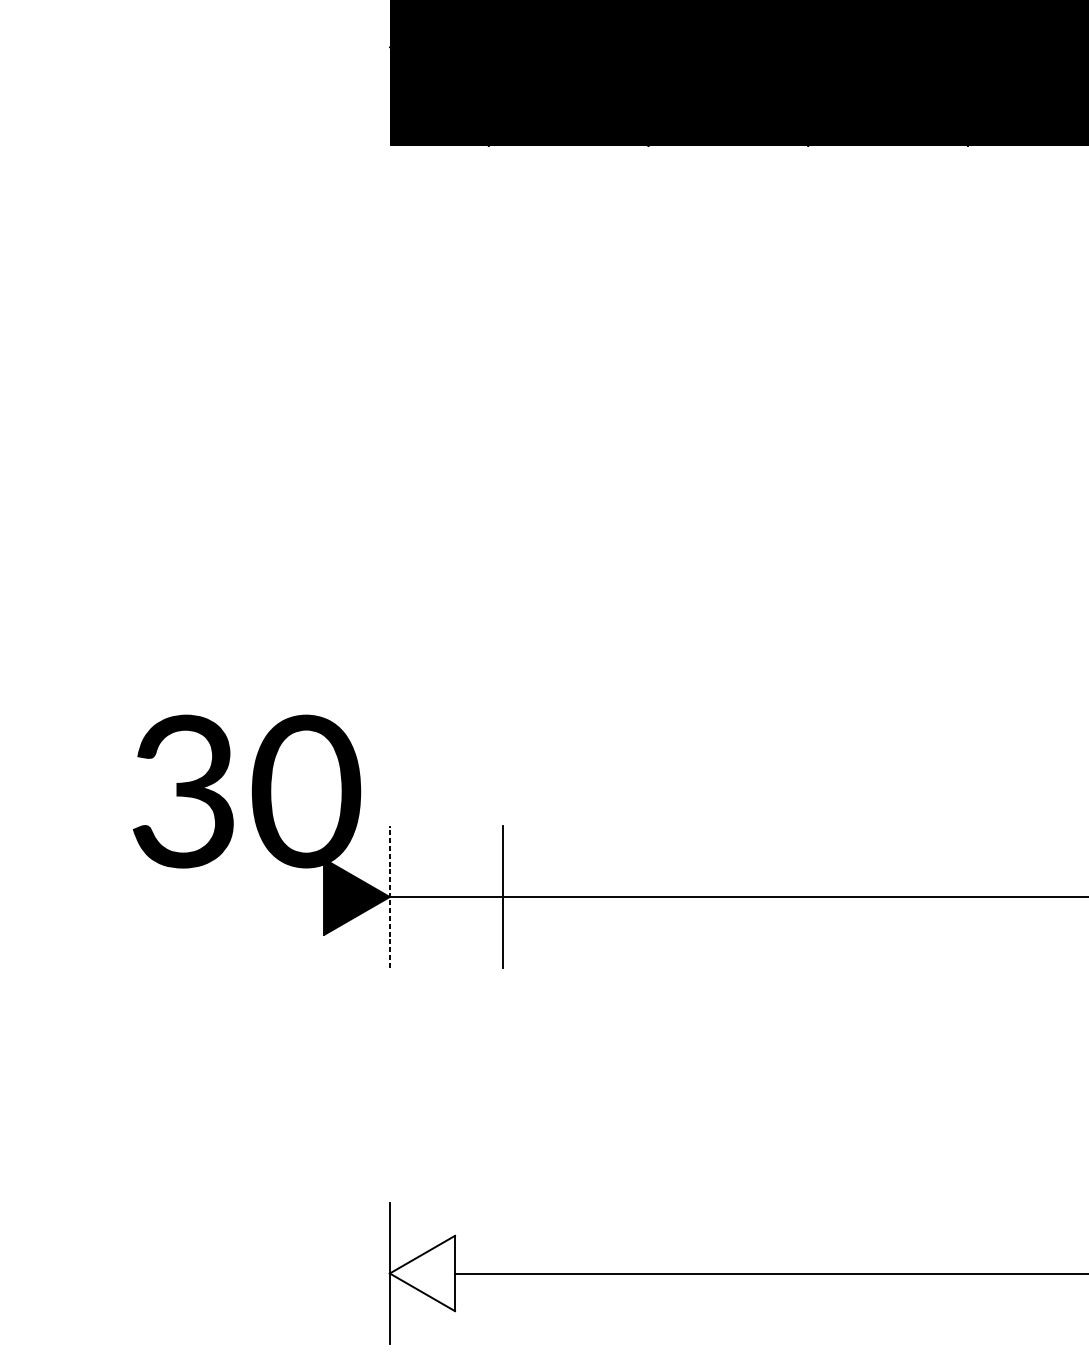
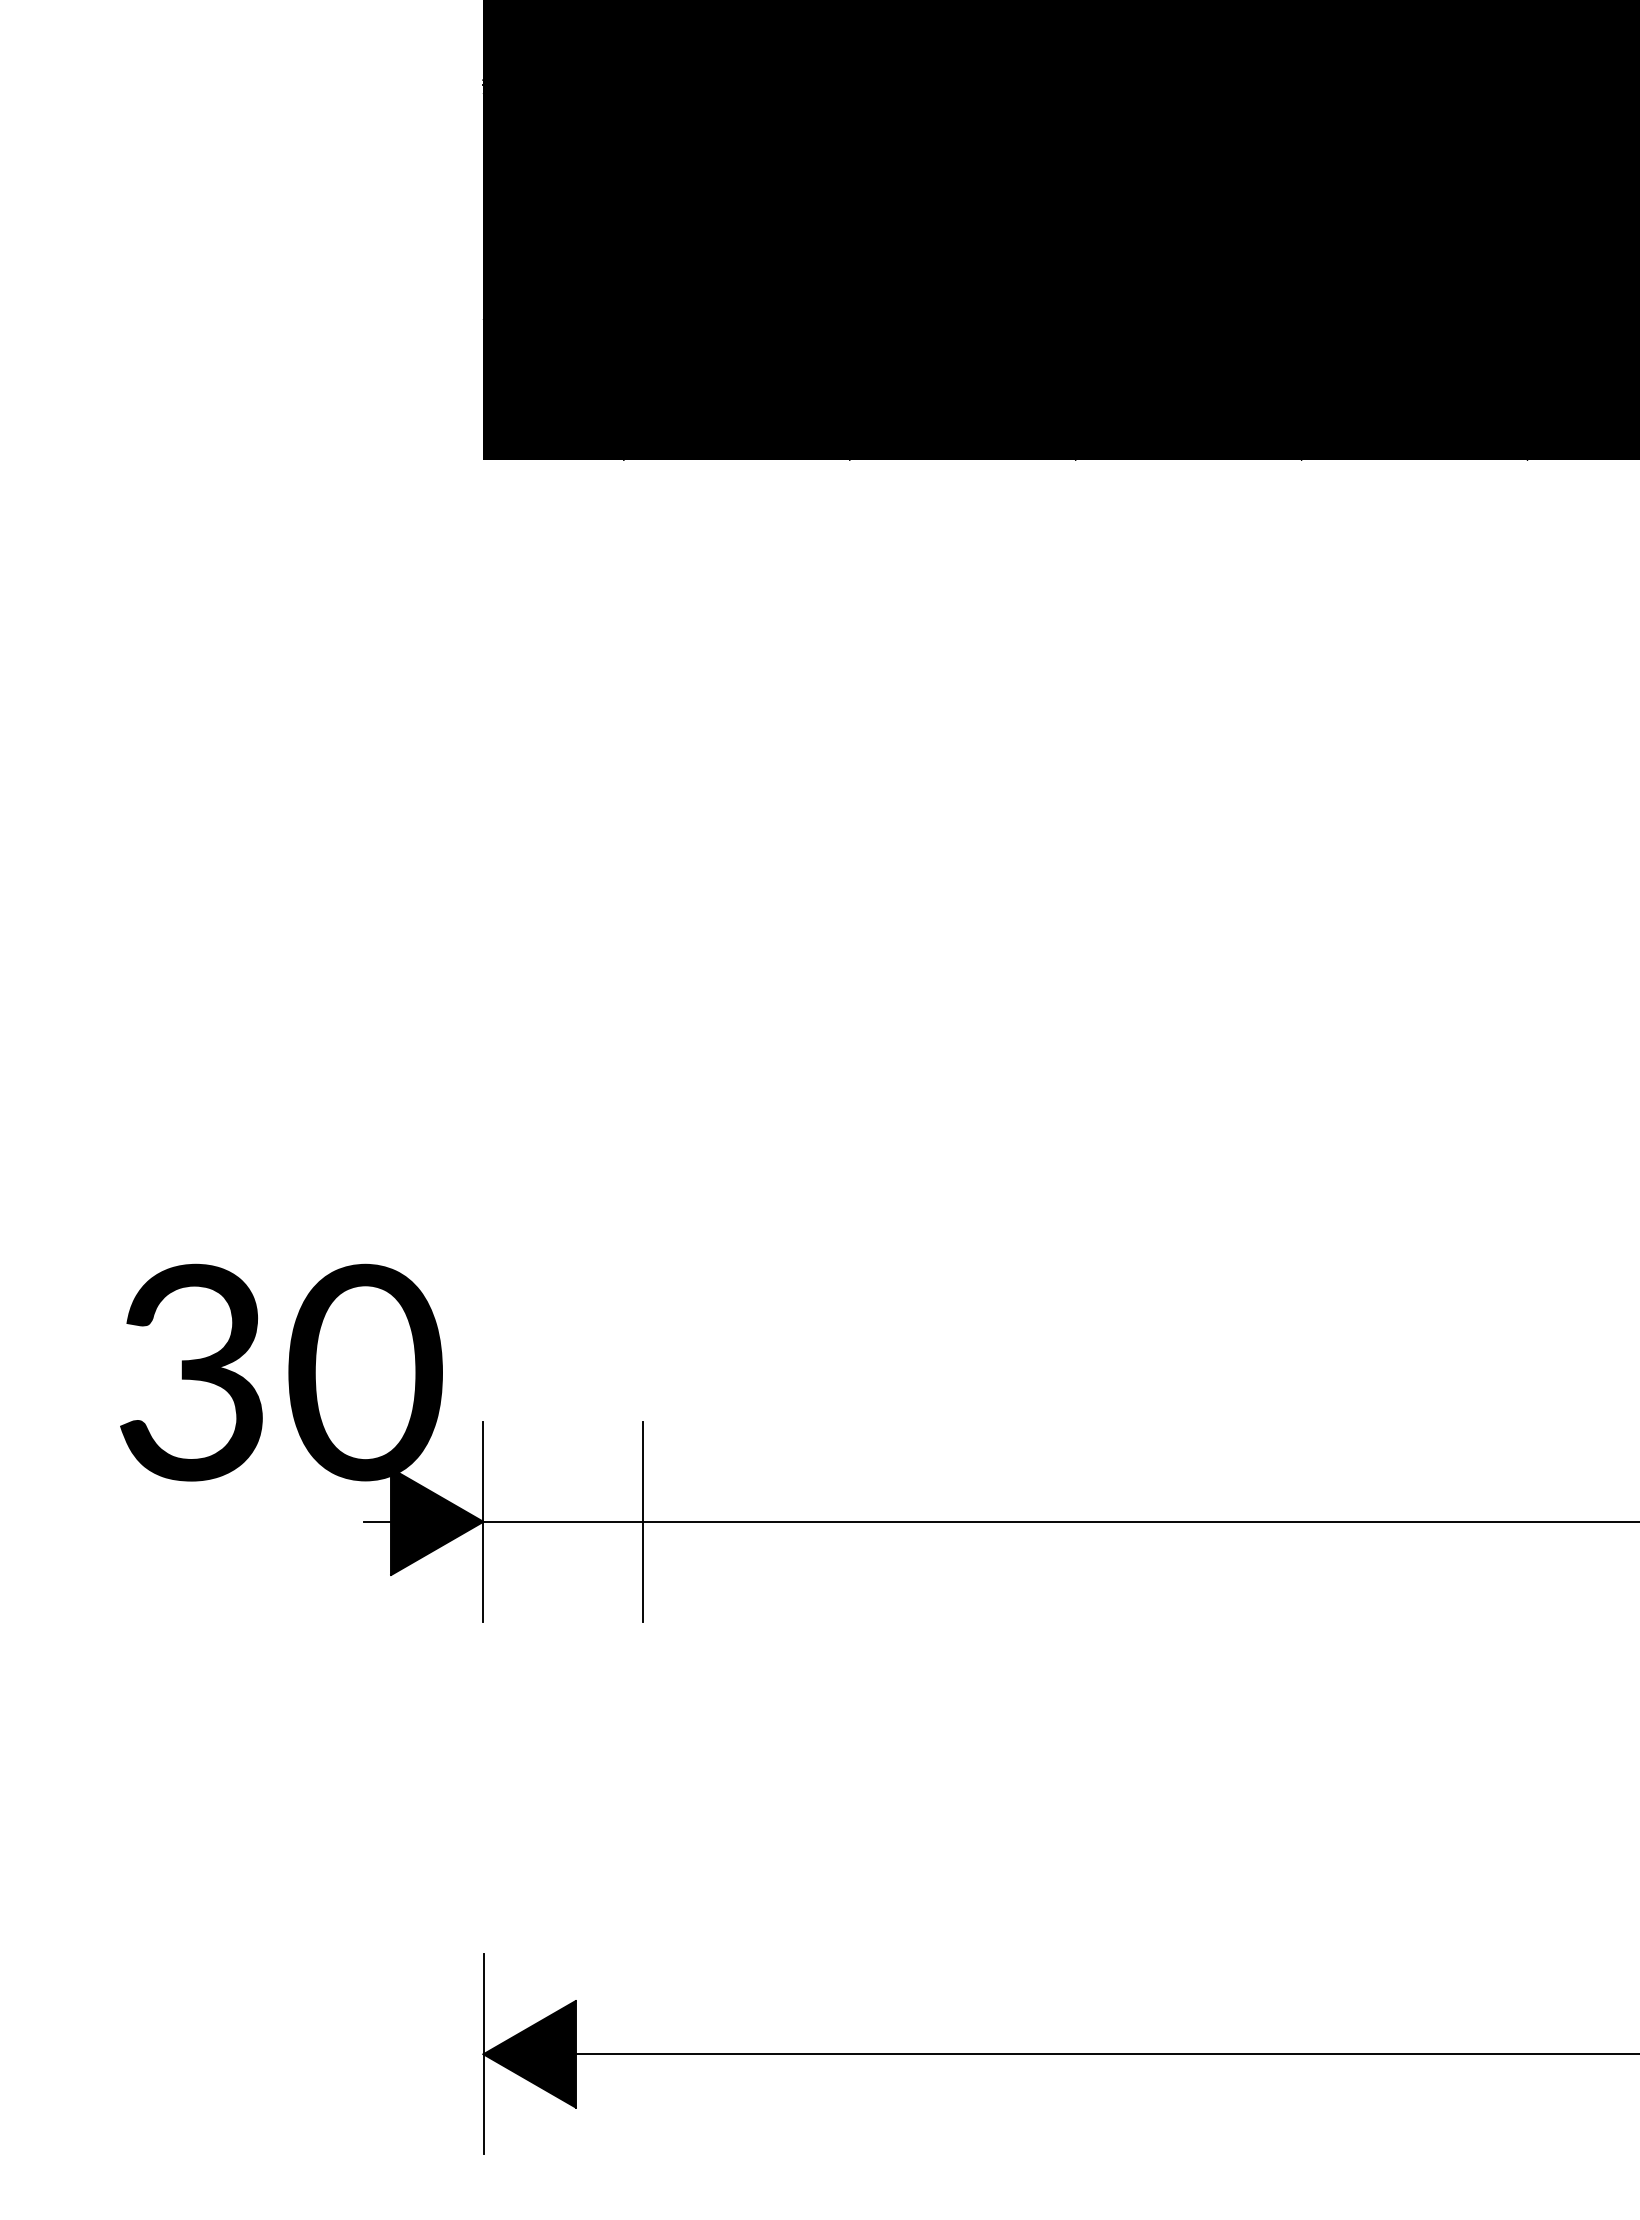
line: (314, 896) -> (377, 1521), added
line: (389, 896) -> (483, 1521), dashed -> solid
fill: (422, 1273) -> (529, 2054), added

